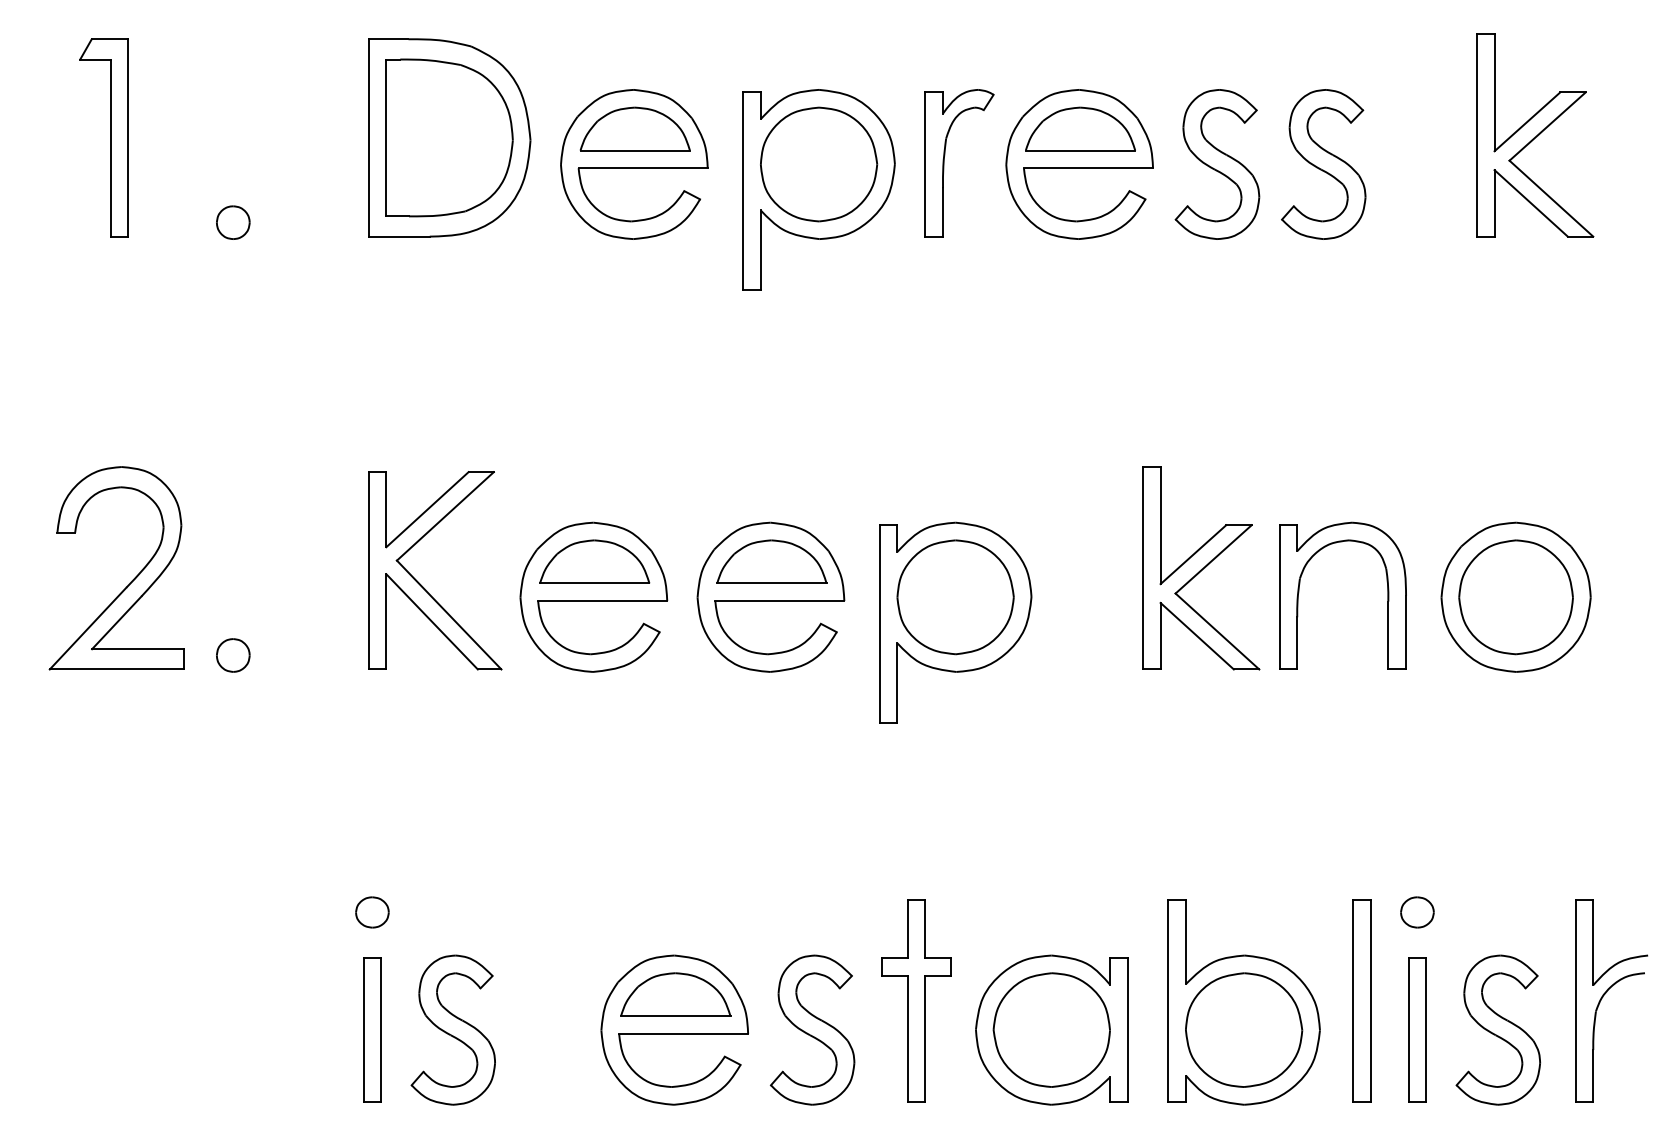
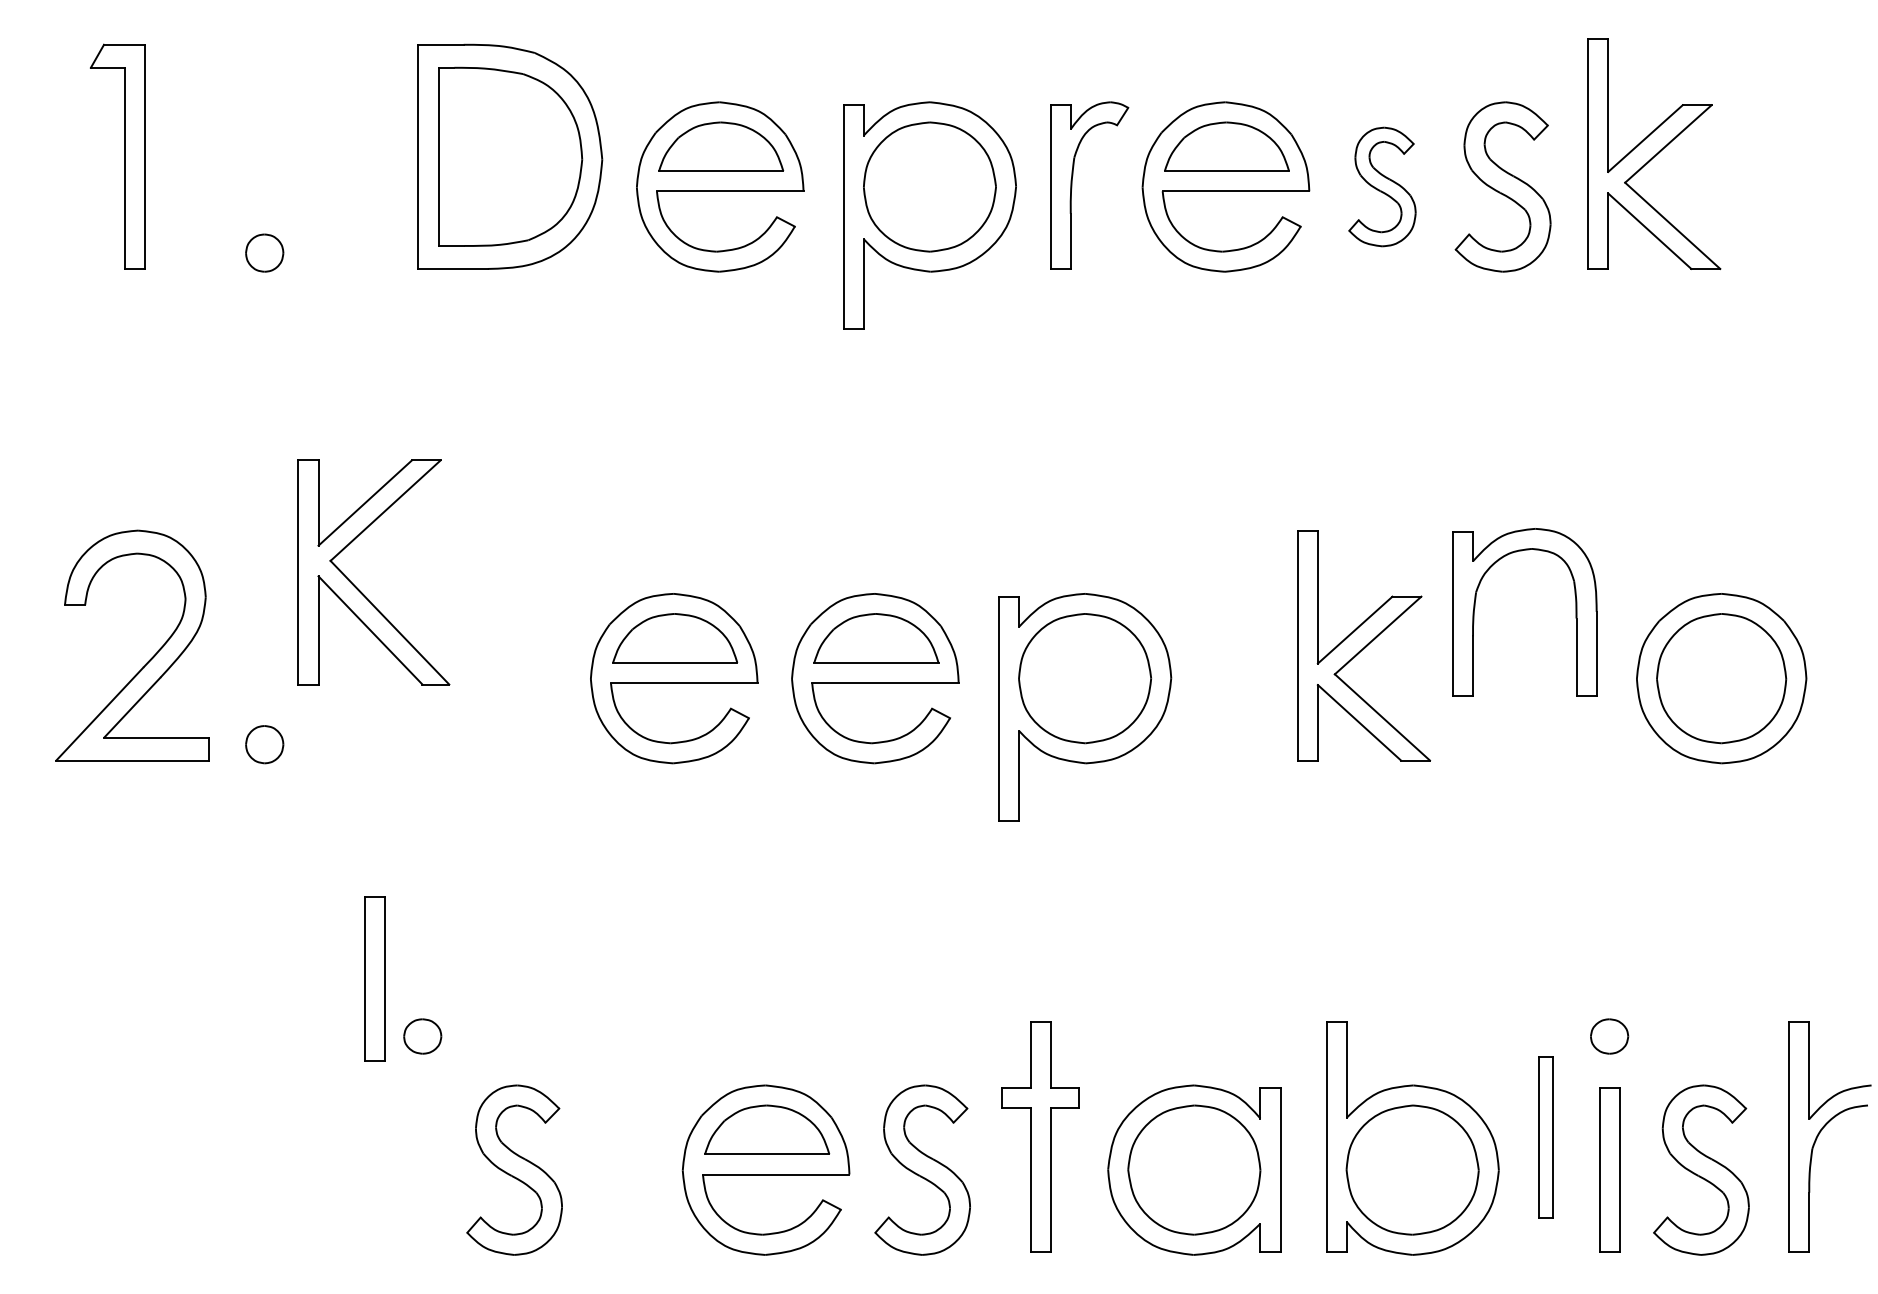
part: (1535, 134) -> (1654, 153), moved
part: (1217, 164) -> (1382, 186), size x0.7
part: (420, 584) -> (357, 587), moved
part: (1299, 591) -> (1475, 607), moved
part: (1361, 1000) -> (1545, 1136), size x0.7
part: (372, 1029) -> (374, 978), moved

